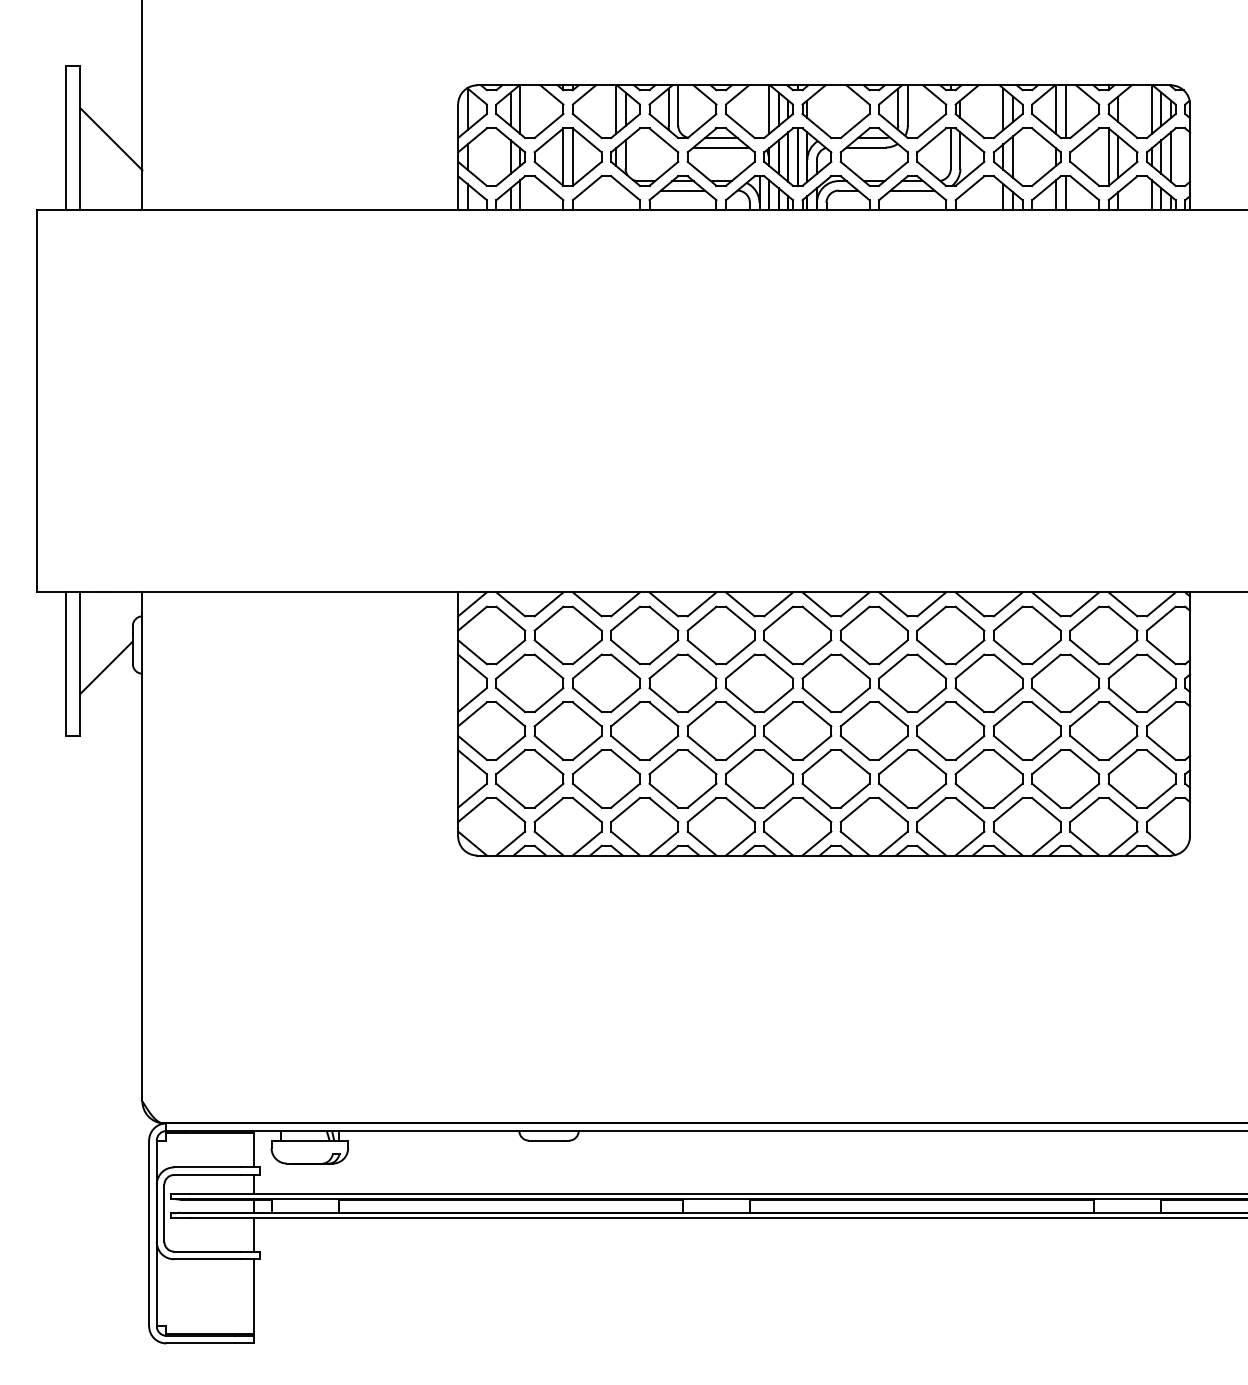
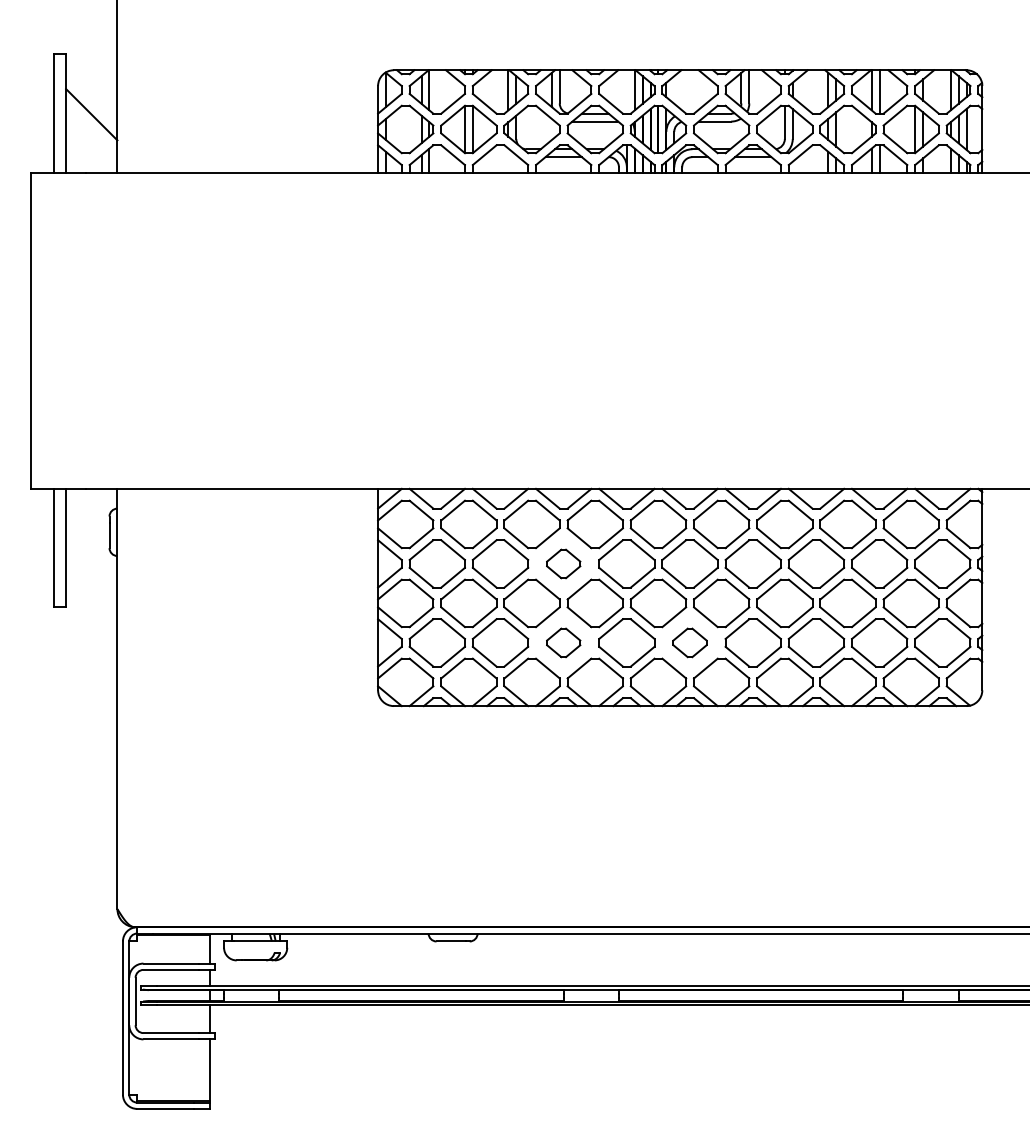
line: (106, 667) -> (87, 550), removed
part: (682, 683) -> (563, 564), size x0.6
part: (682, 778) -> (563, 642), size x0.6
part: (835, 778) -> (689, 642), size x0.6

